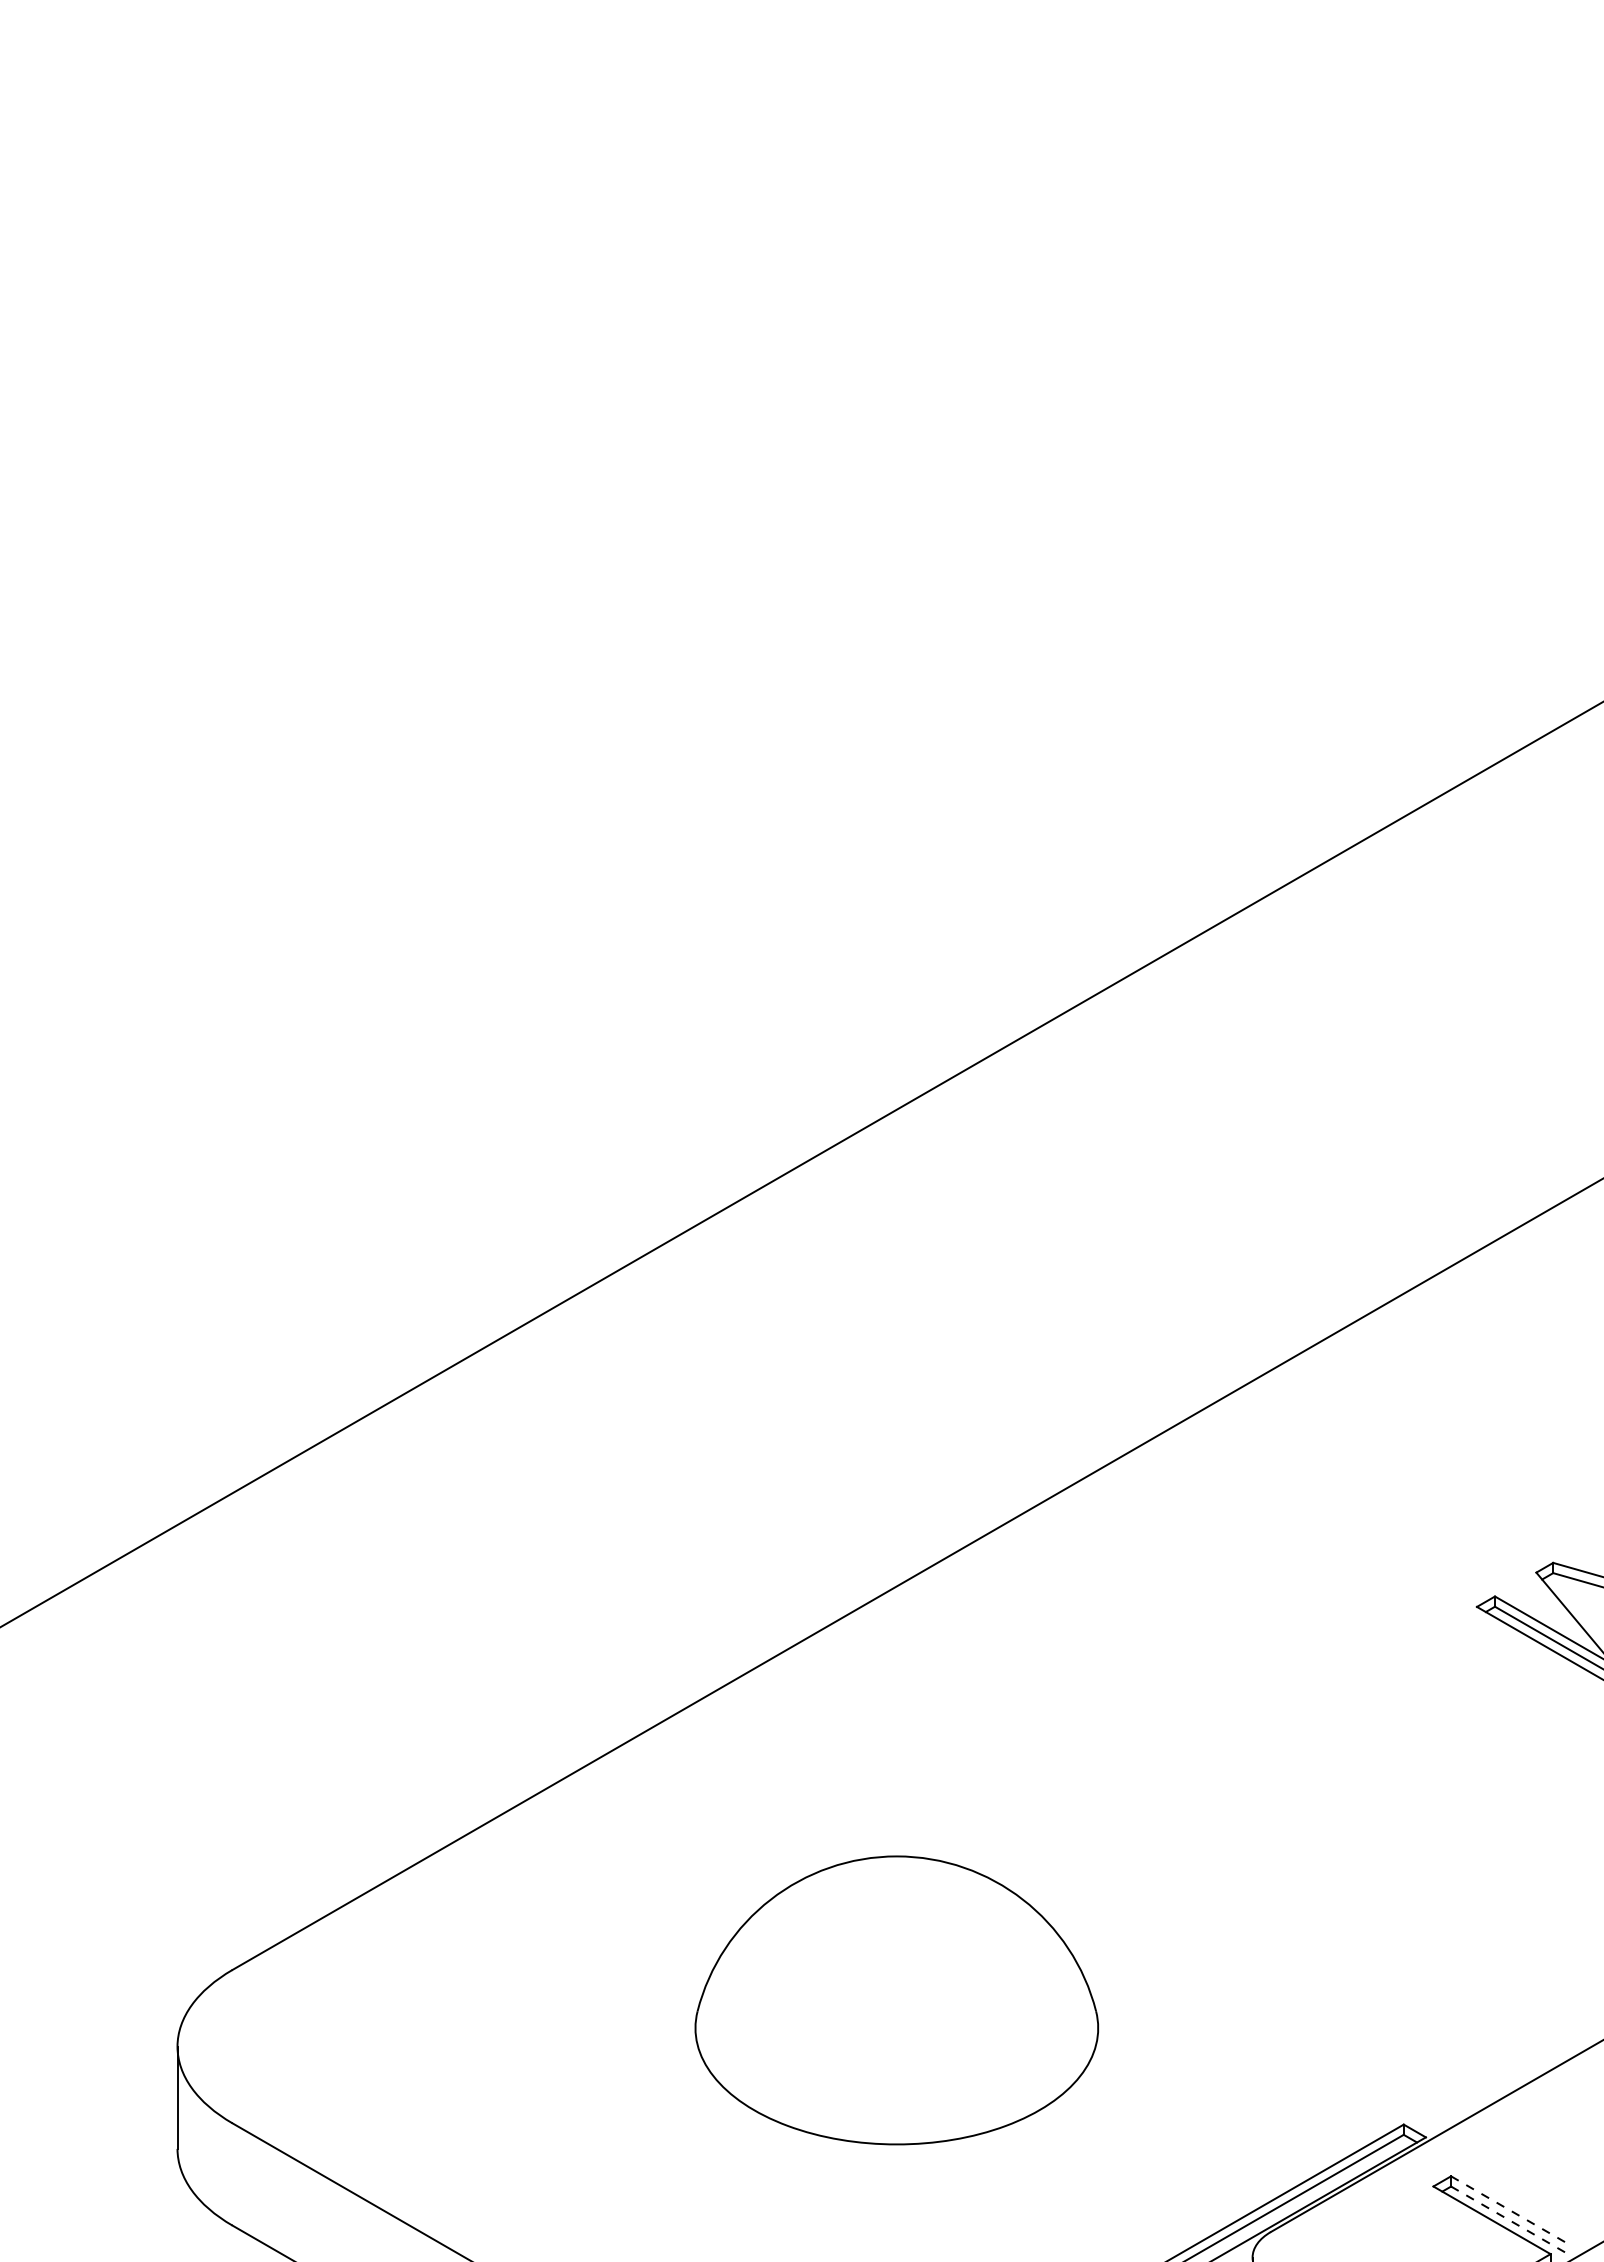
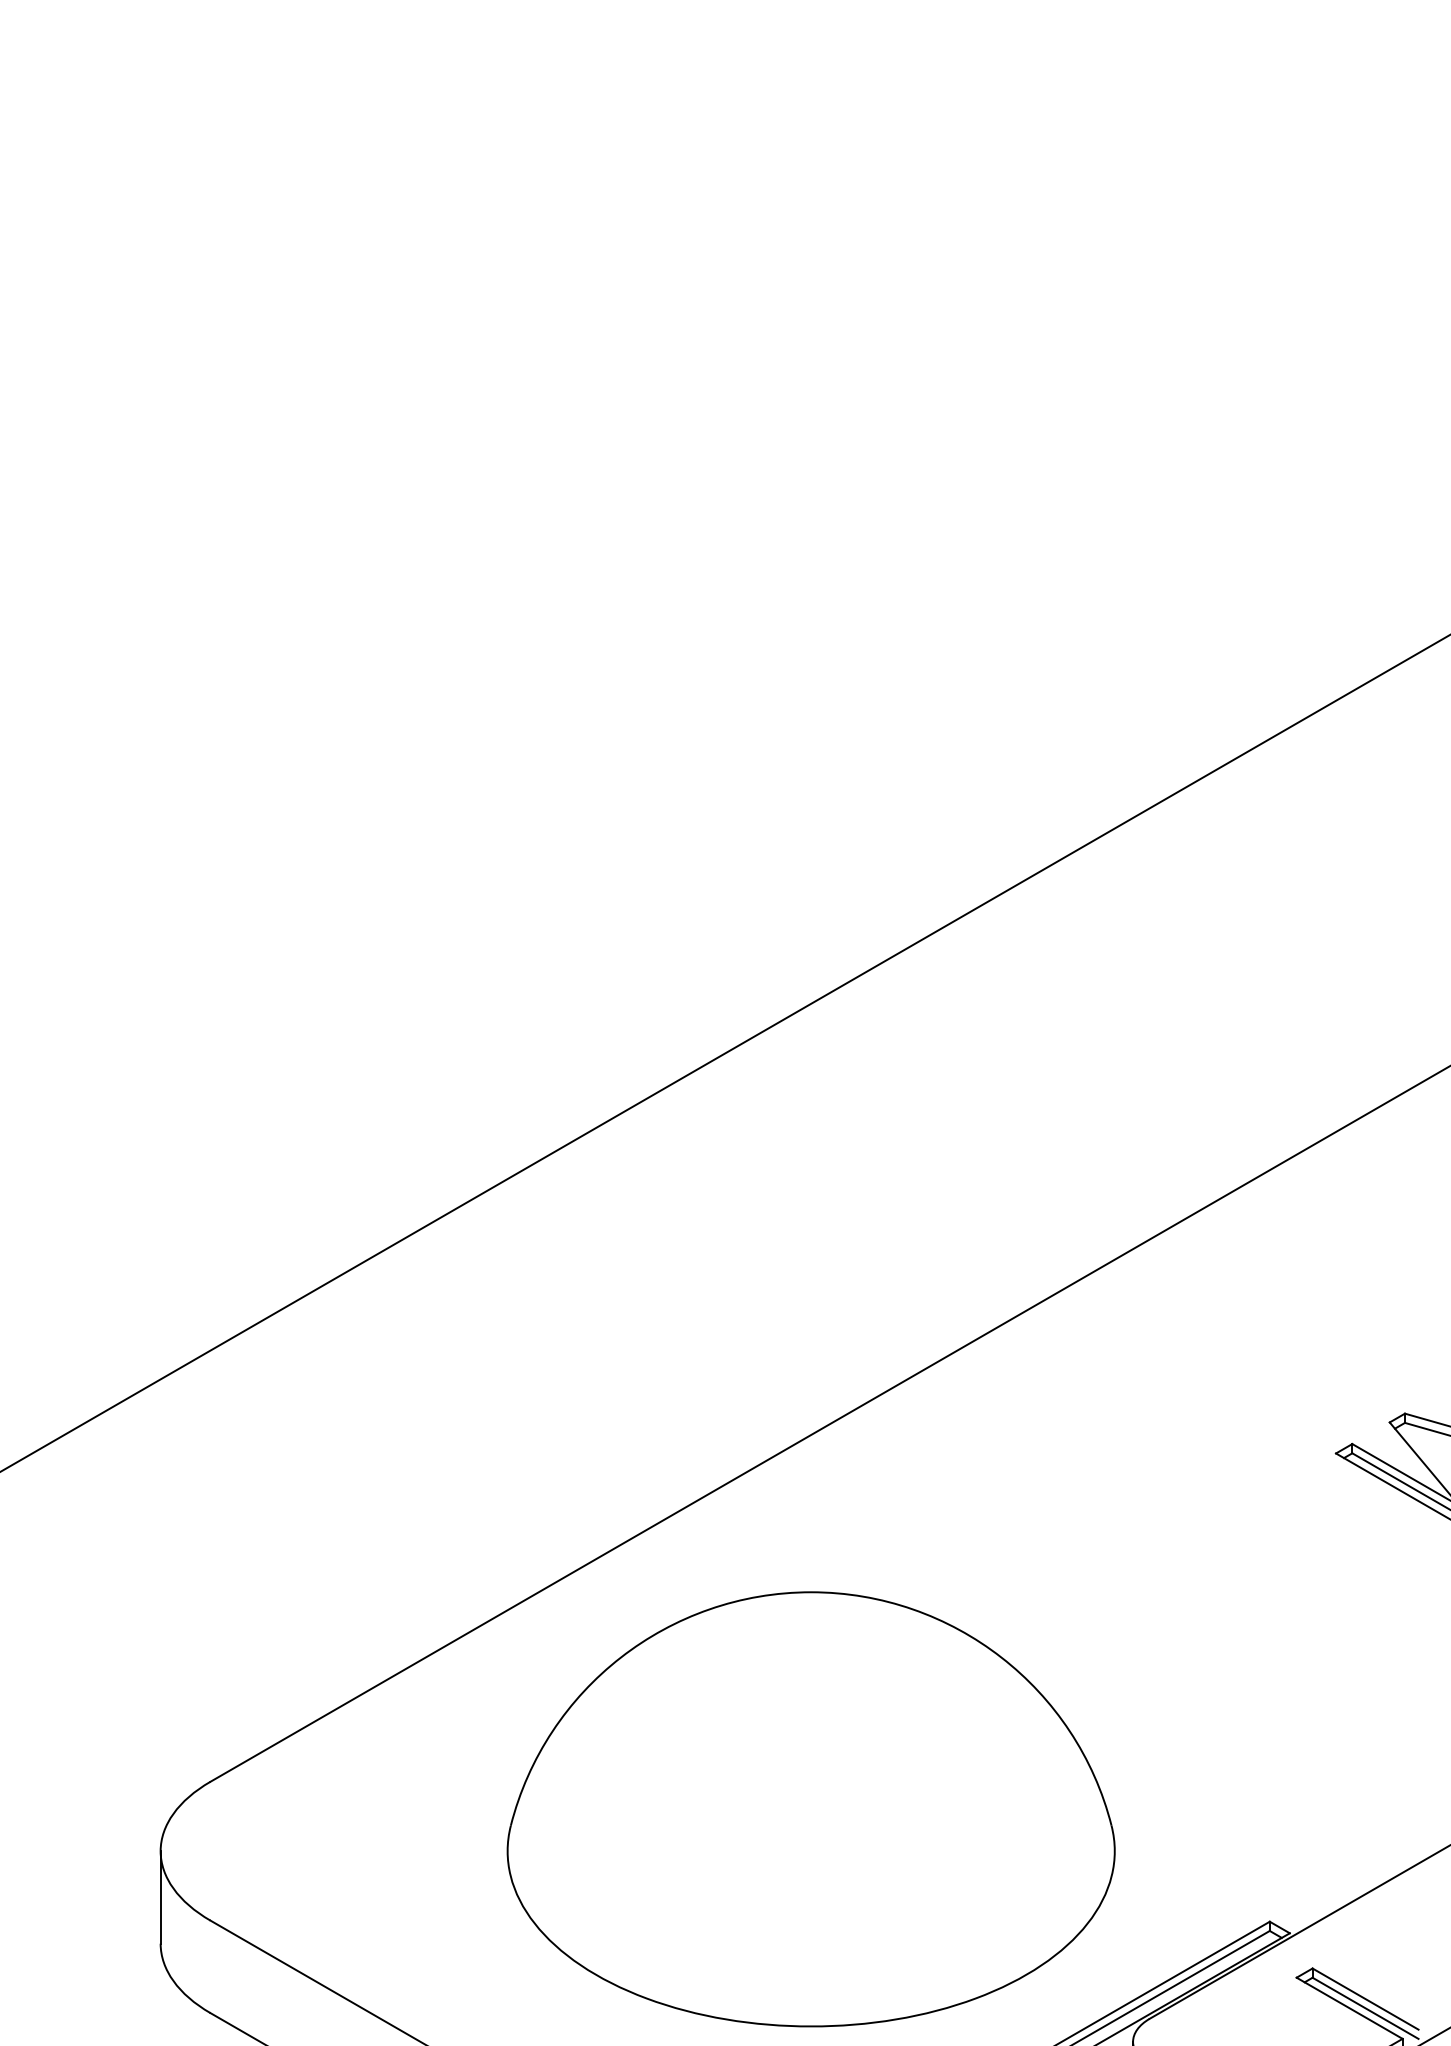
part: (896, 2000) -> (810, 1809), size x1.67
line: (1509, 2210) -> (1365, 1999), dashed -> solid
line: (1509, 2220) -> (1365, 2008), dashed -> solid

